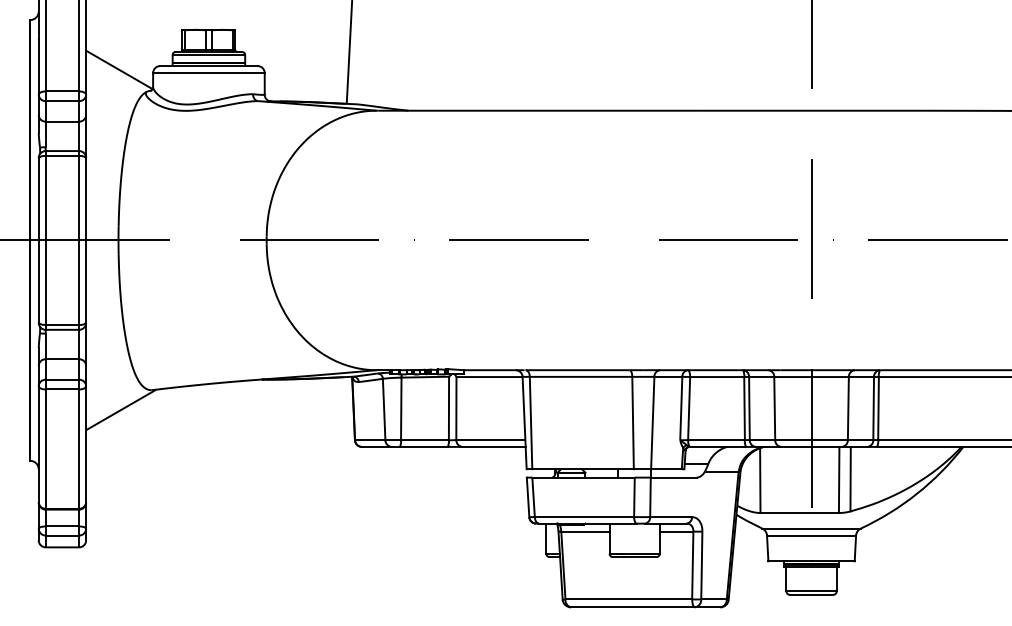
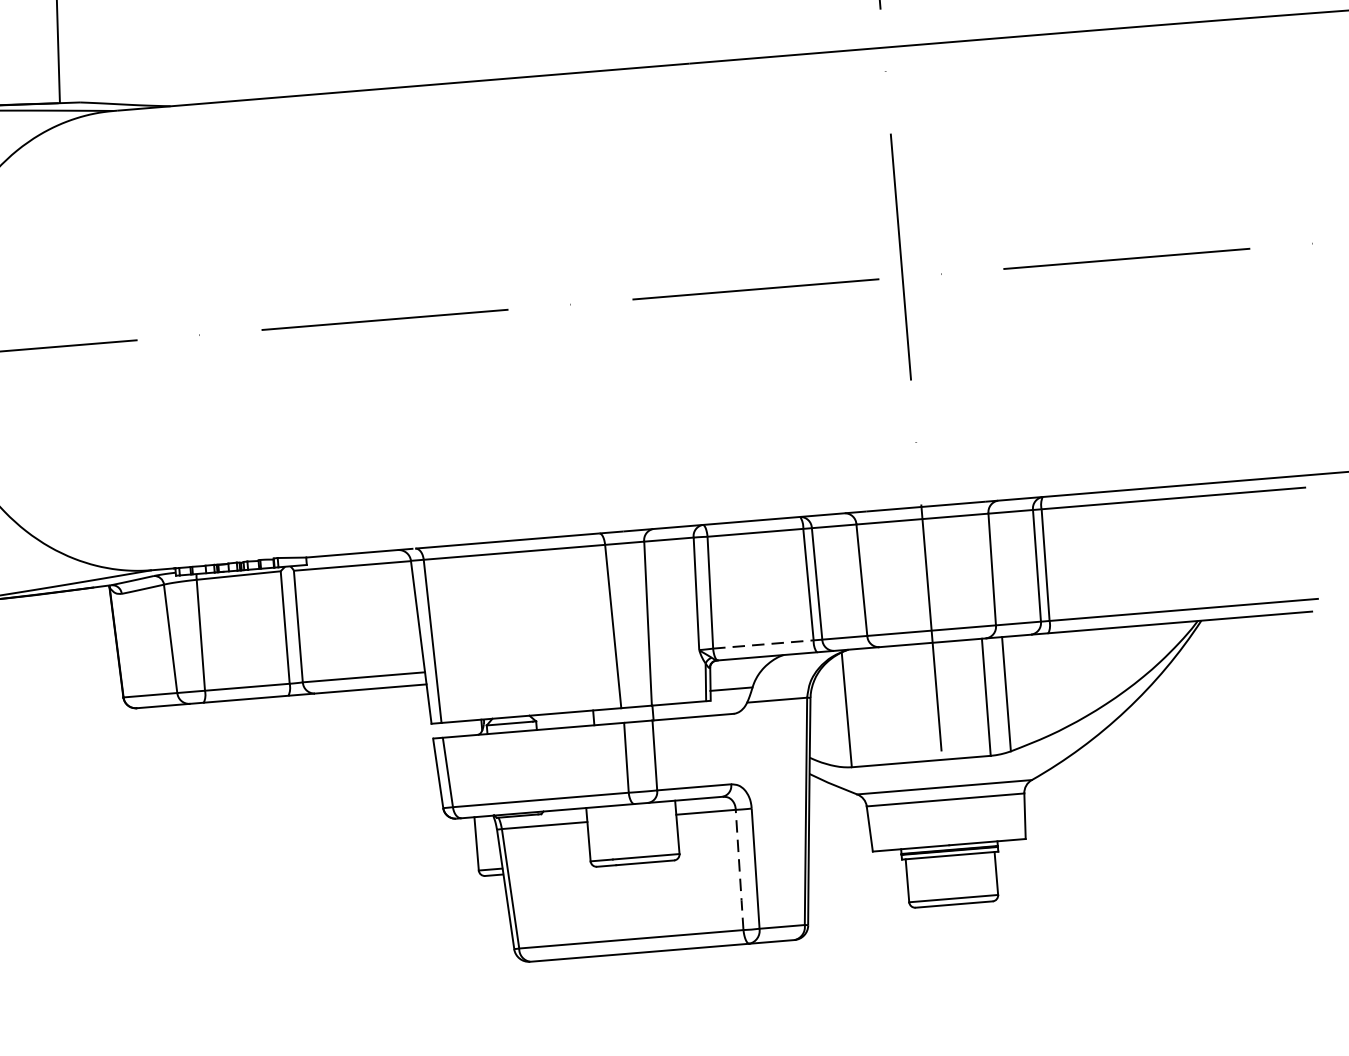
line: (717, 440) -> (765, 645), solid -> dashed
line: (692, 566) -> (739, 871), solid -> dashed

